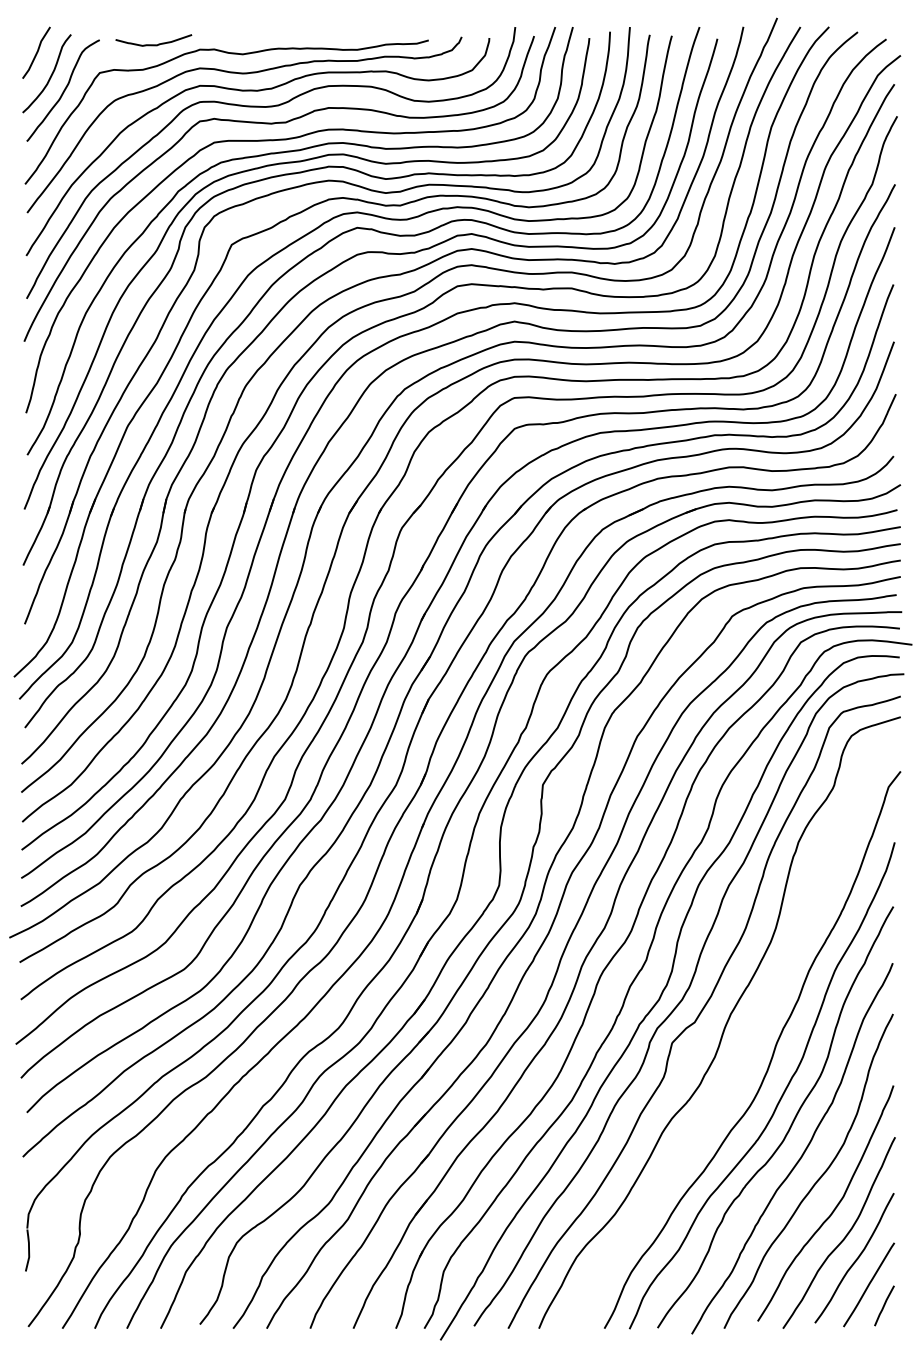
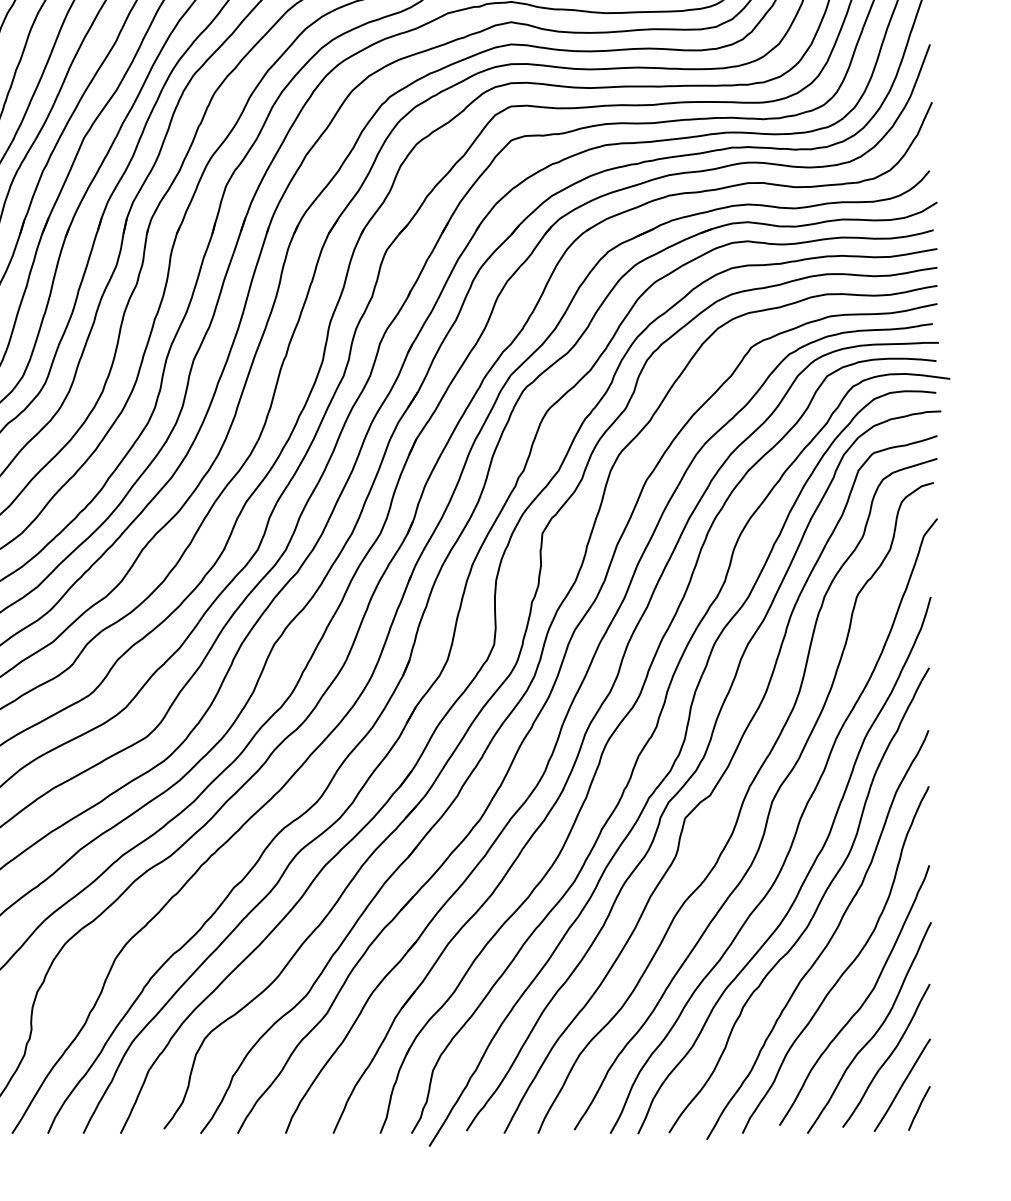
curve: (747, 1036) -> (768, 811), added

